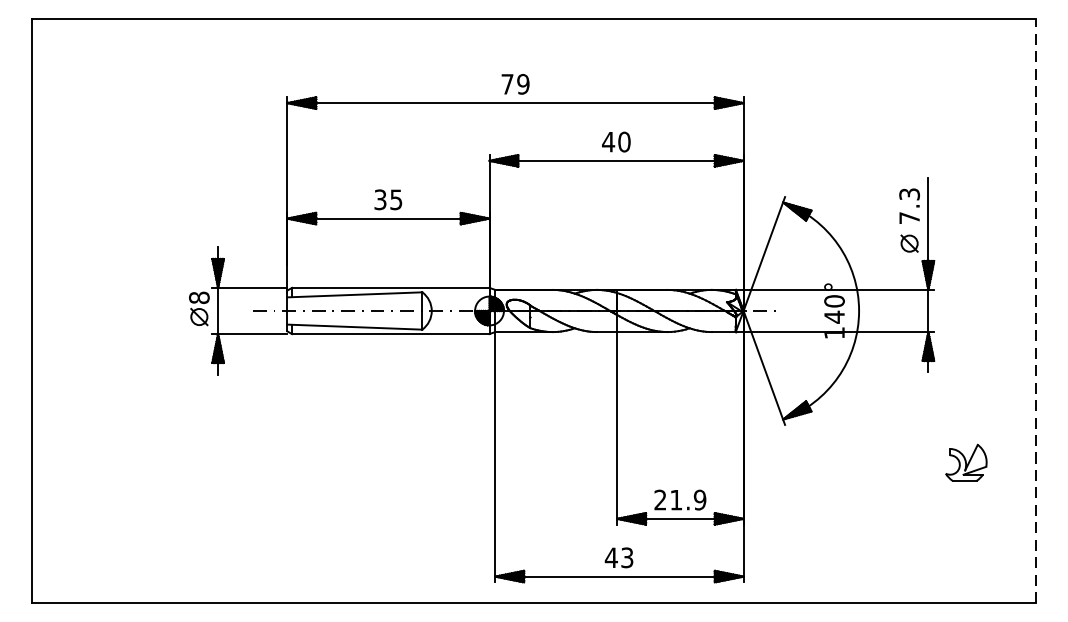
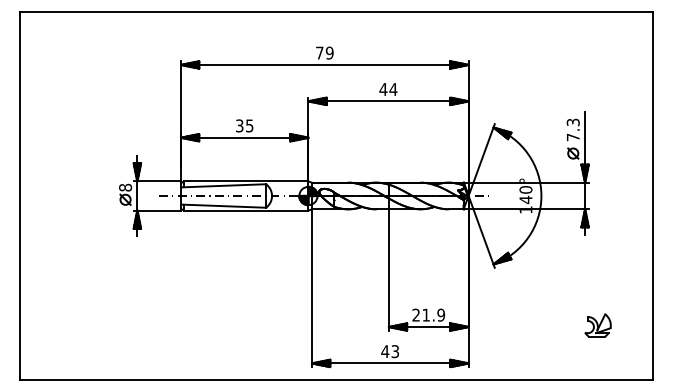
text: (624, 142) -> (393, 89), 40 -> 44
line: (1035, 310) -> (652, 195), dashed -> solid
part: (965, 462) -> (597, 325), moved

